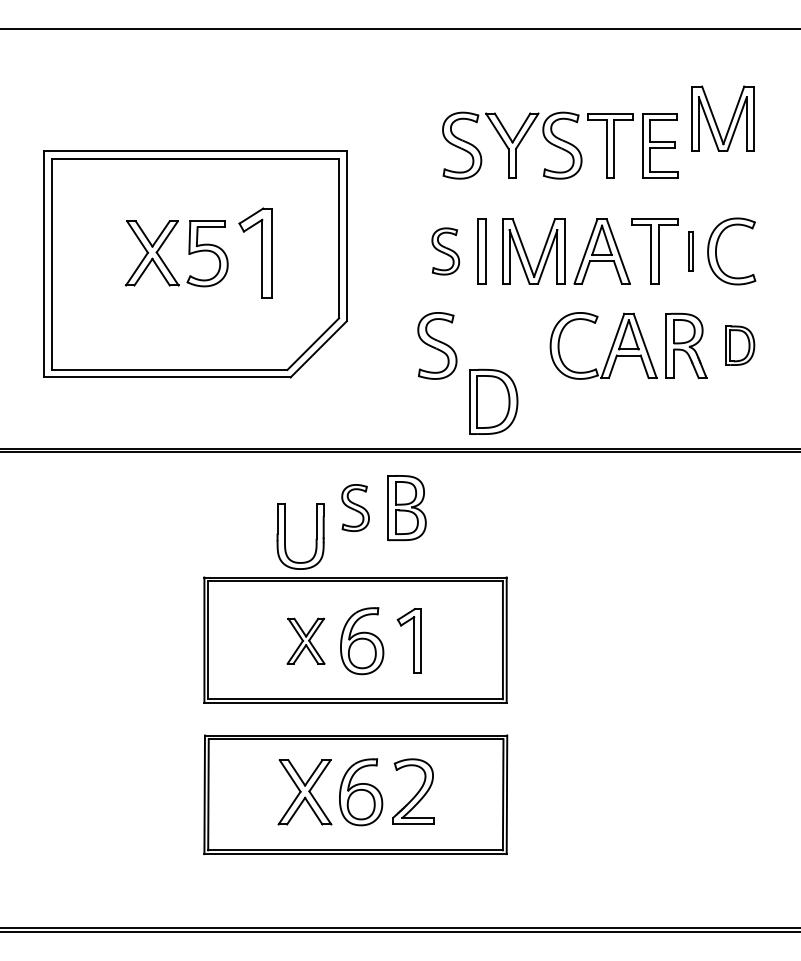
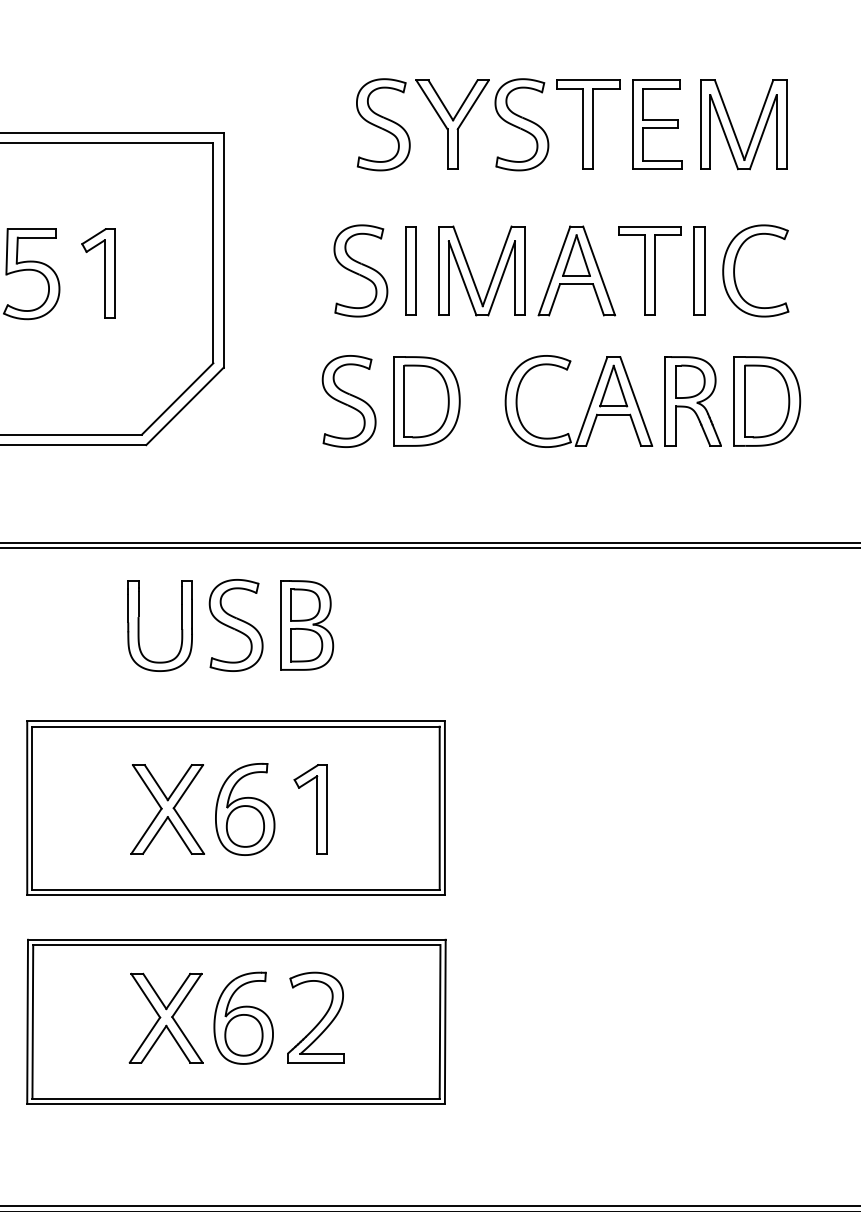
part: (715, 119) -> (733, 125), moved
part: (445, 251) -> (360, 270), size x1.43
part: (690, 251) -> (698, 270), size x1.67
part: (255, 252) -> (97, 272), size x0.71
part: (739, 345) -> (766, 400), size x1.67
part: (493, 401) -> (426, 400), moved
part: (355, 507) -> (235, 624), size x1.43
part: (285, 536) -> (139, 626), moved
part: (305, 641) -> (166, 809), size x1.43

